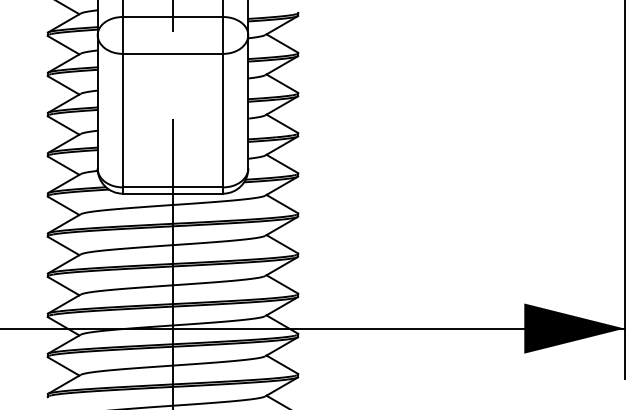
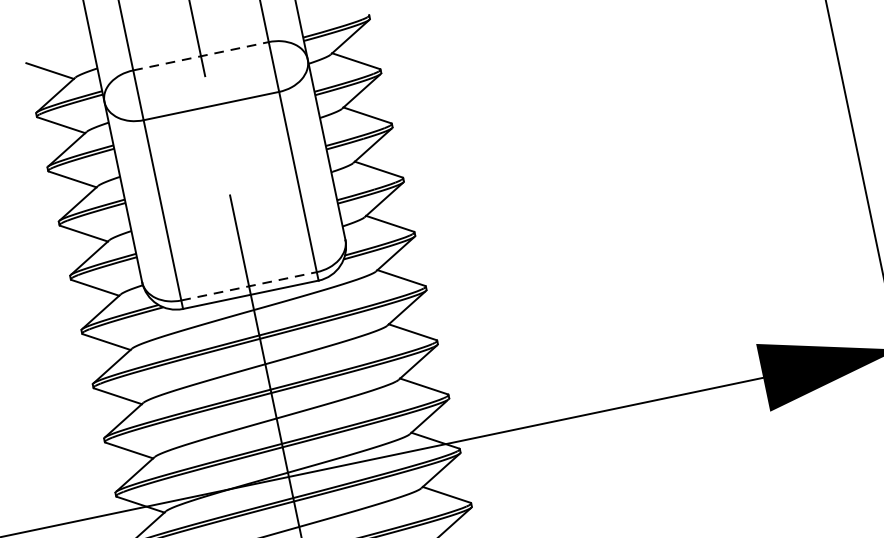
line: (173, 17) -> (201, 56), solid -> dashed
line: (173, 187) -> (249, 286), solid -> dashed

